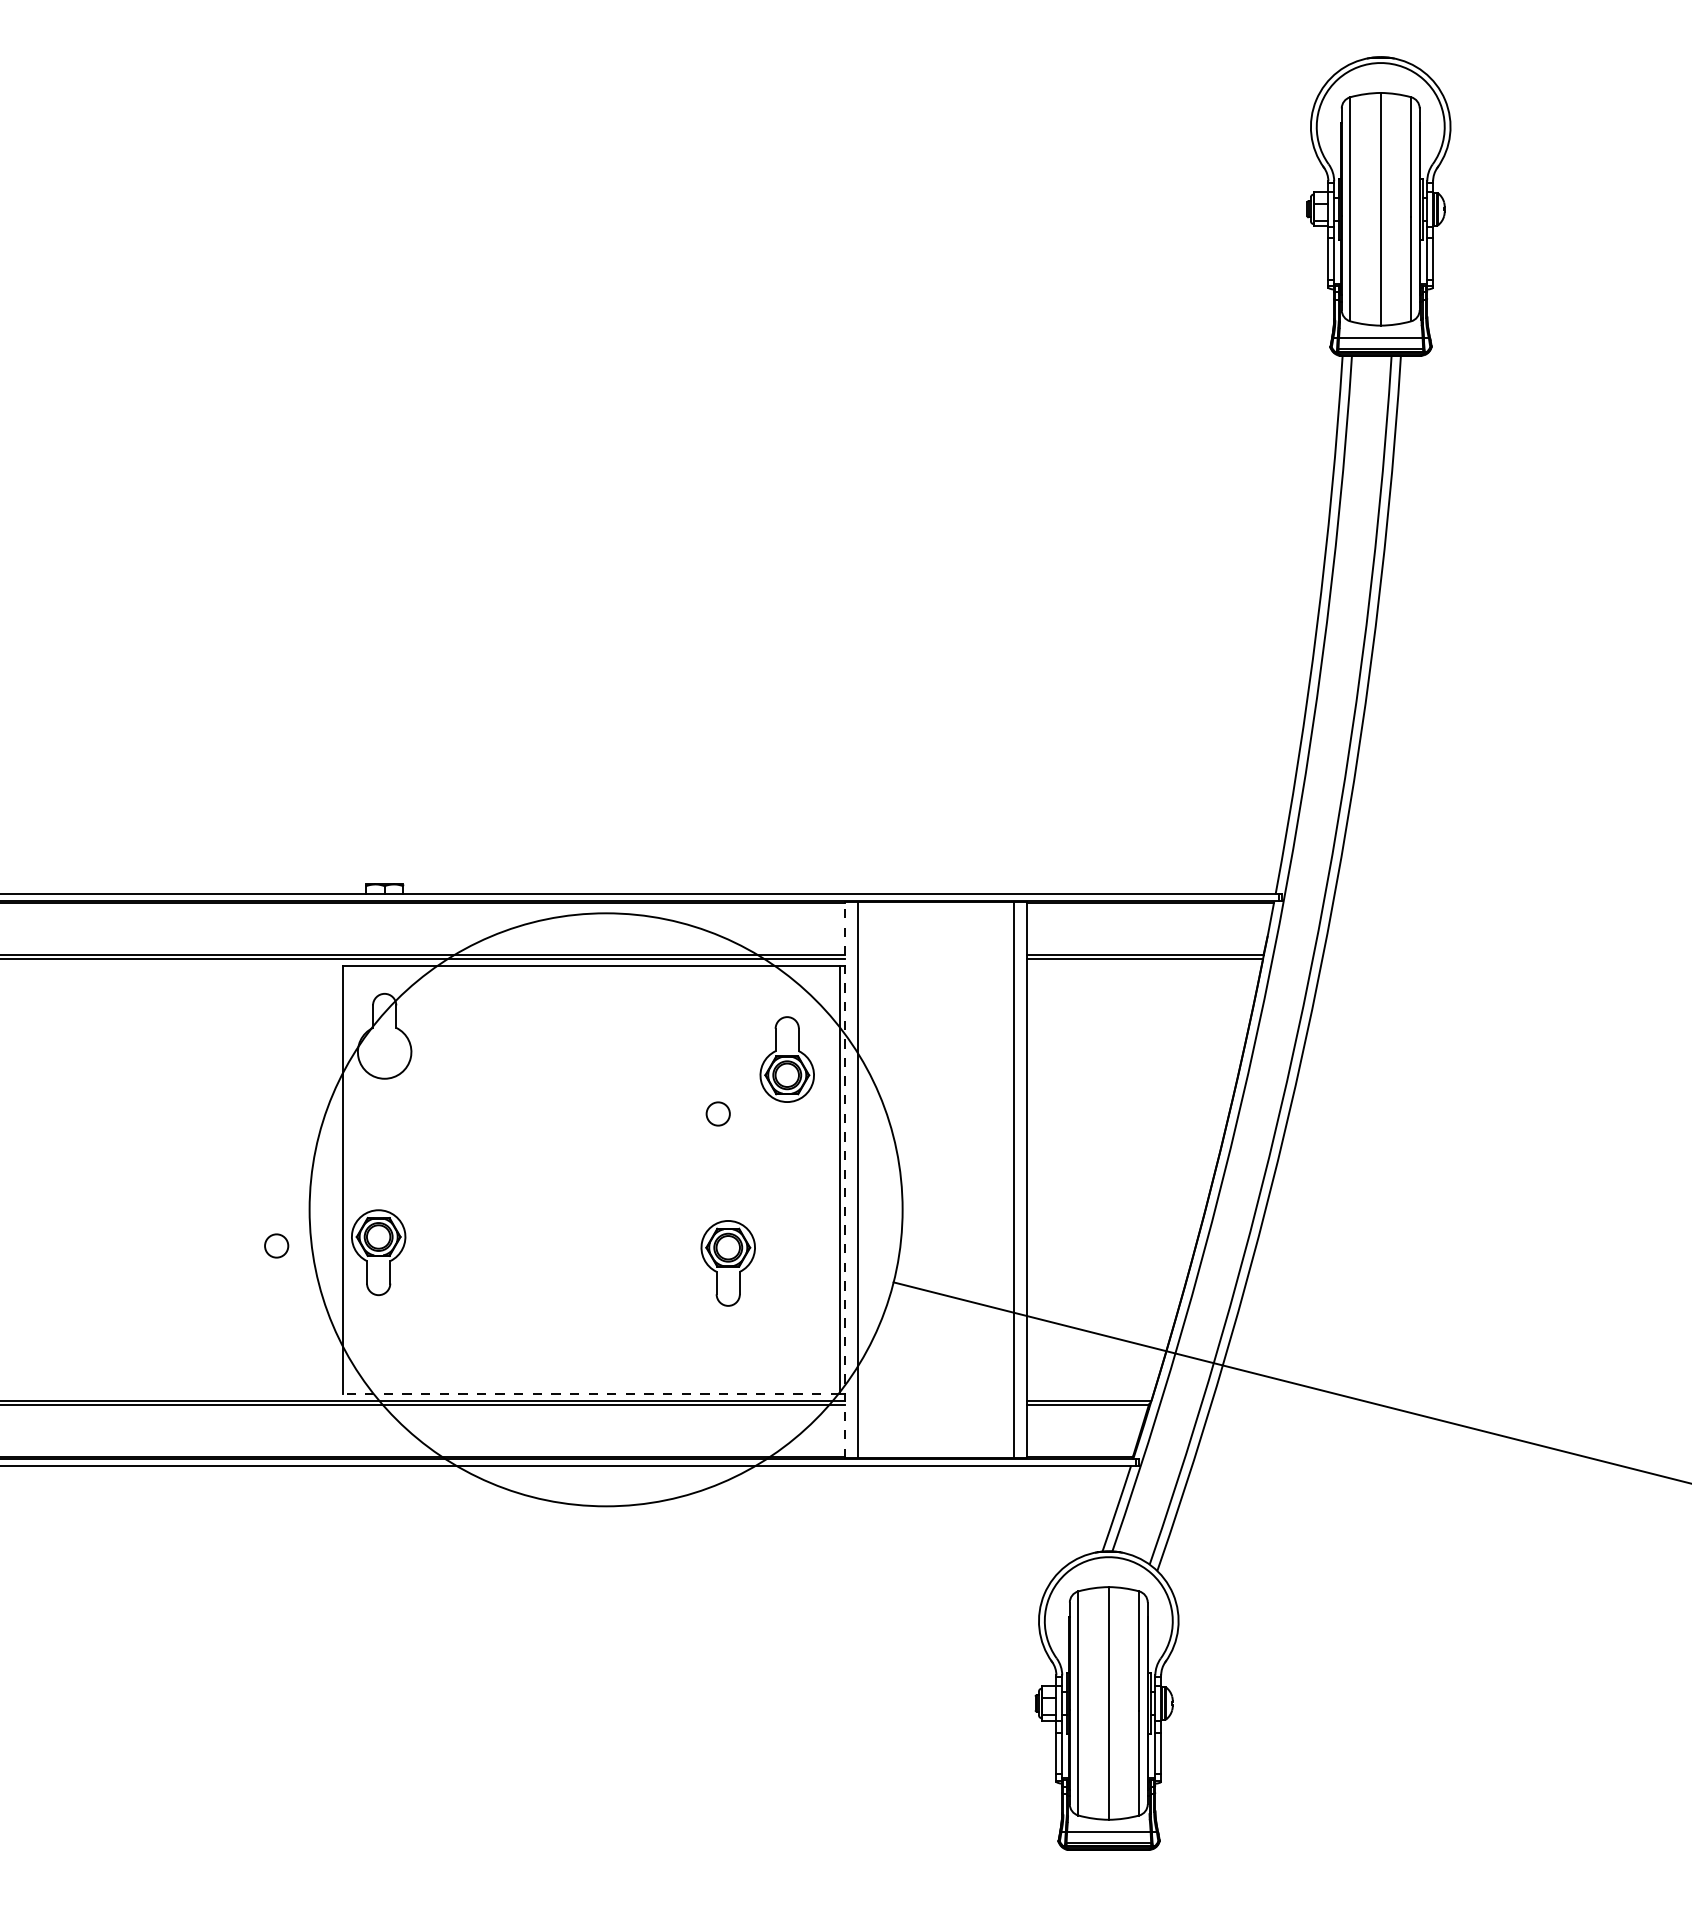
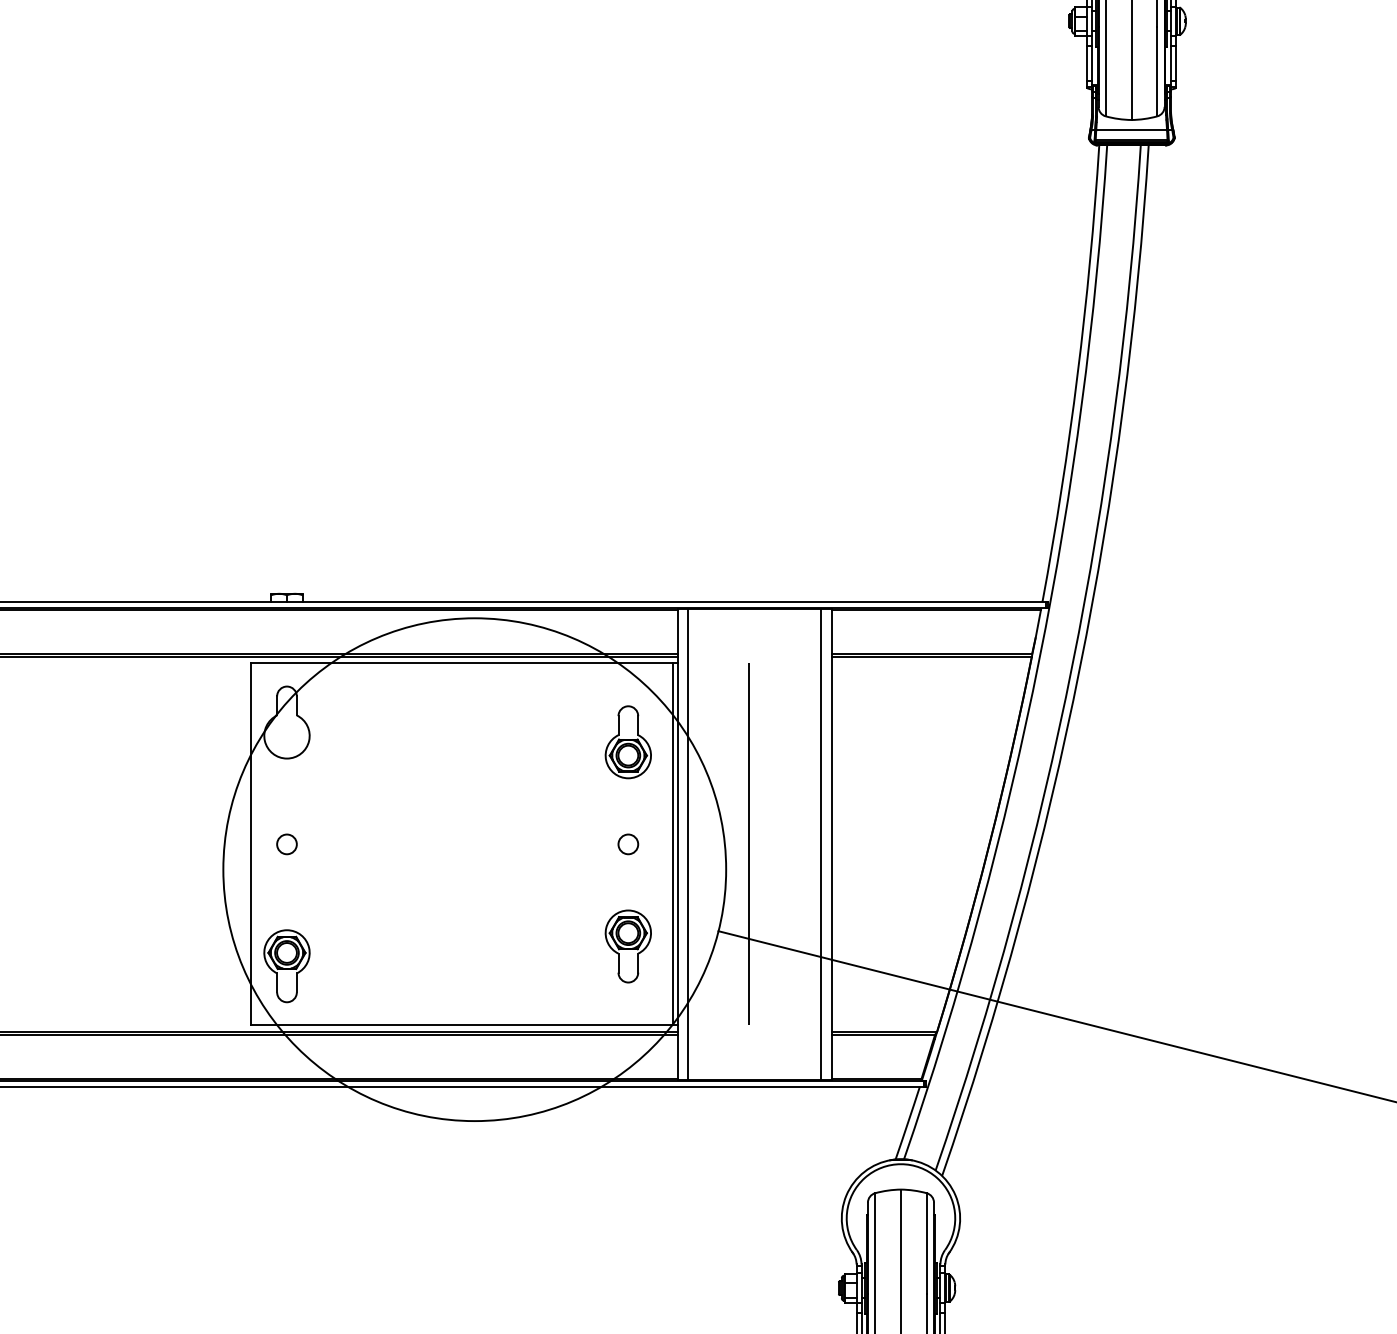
circle: (717, 1113) -> (627, 843), moved
line: (845, 1179) -> (677, 843), dashed -> solid
line: (929, 1179) -> (748, 843), added
circle: (276, 1245) -> (286, 843), moved
part: (378, 1252) -> (286, 966), moved
part: (727, 1263) -> (627, 946), moved
line: (591, 1393) -> (462, 1025), dashed -> solid

